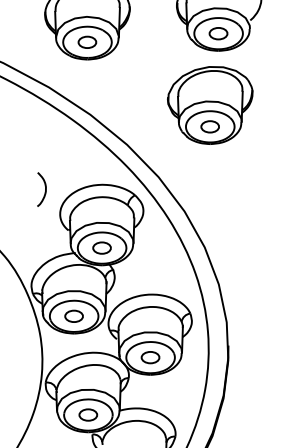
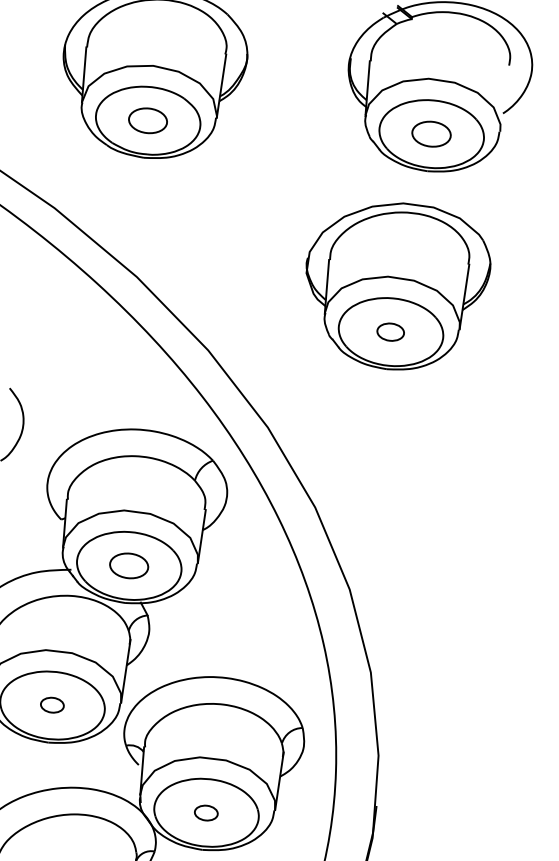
part: (209, 126) -> (389, 331), size x0.7
part: (73, 315) -> (51, 703), size x0.6
part: (150, 357) -> (206, 812), size x0.6

